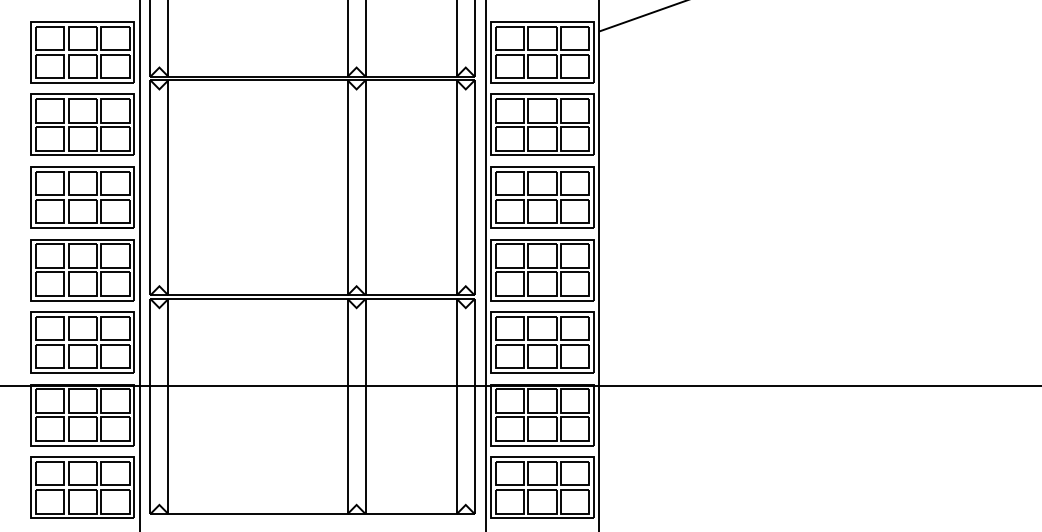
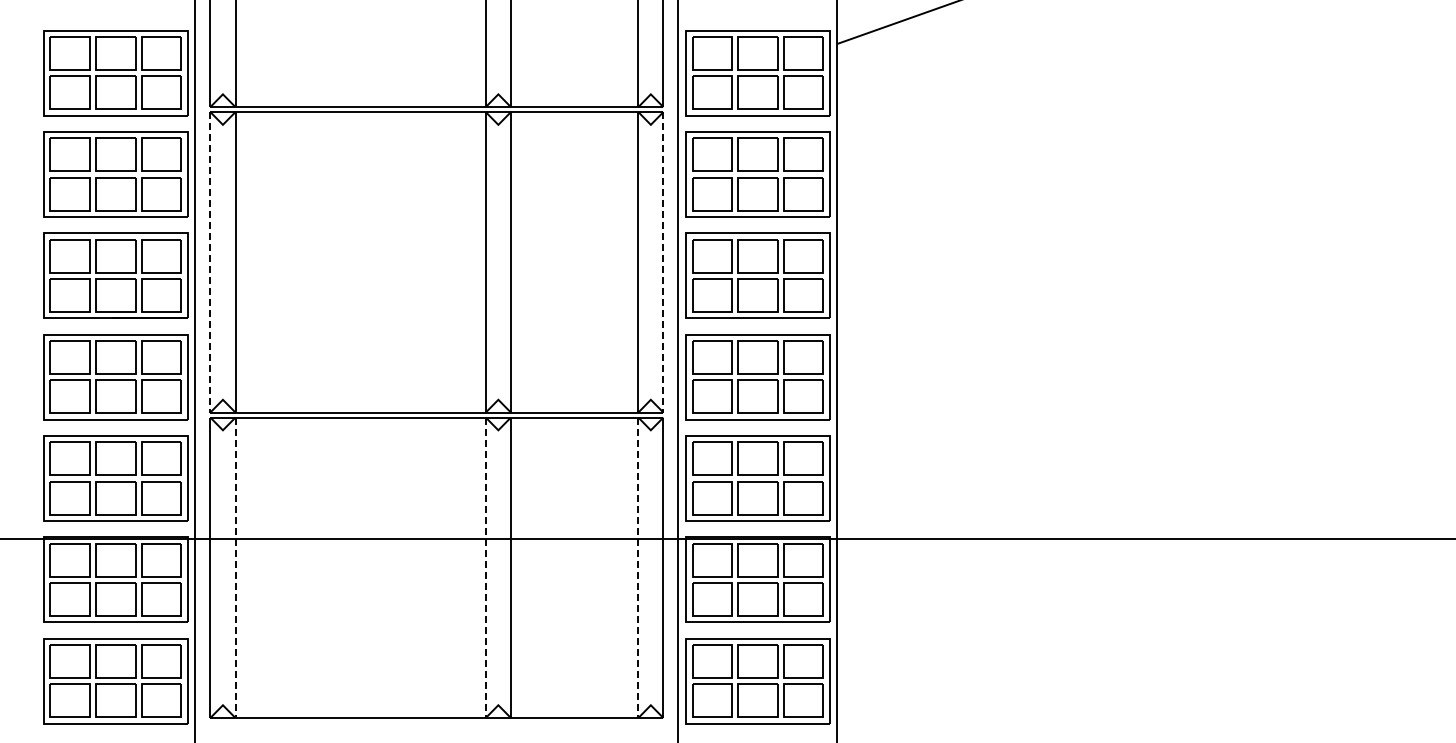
line: (150, 187) -> (210, 262), solid -> dashed
line: (474, 187) -> (663, 262), solid -> dashed
line: (168, 407) -> (235, 568), solid -> dashed
line: (347, 407) -> (485, 568), solid -> dashed
line: (456, 407) -> (638, 568), solid -> dashed

